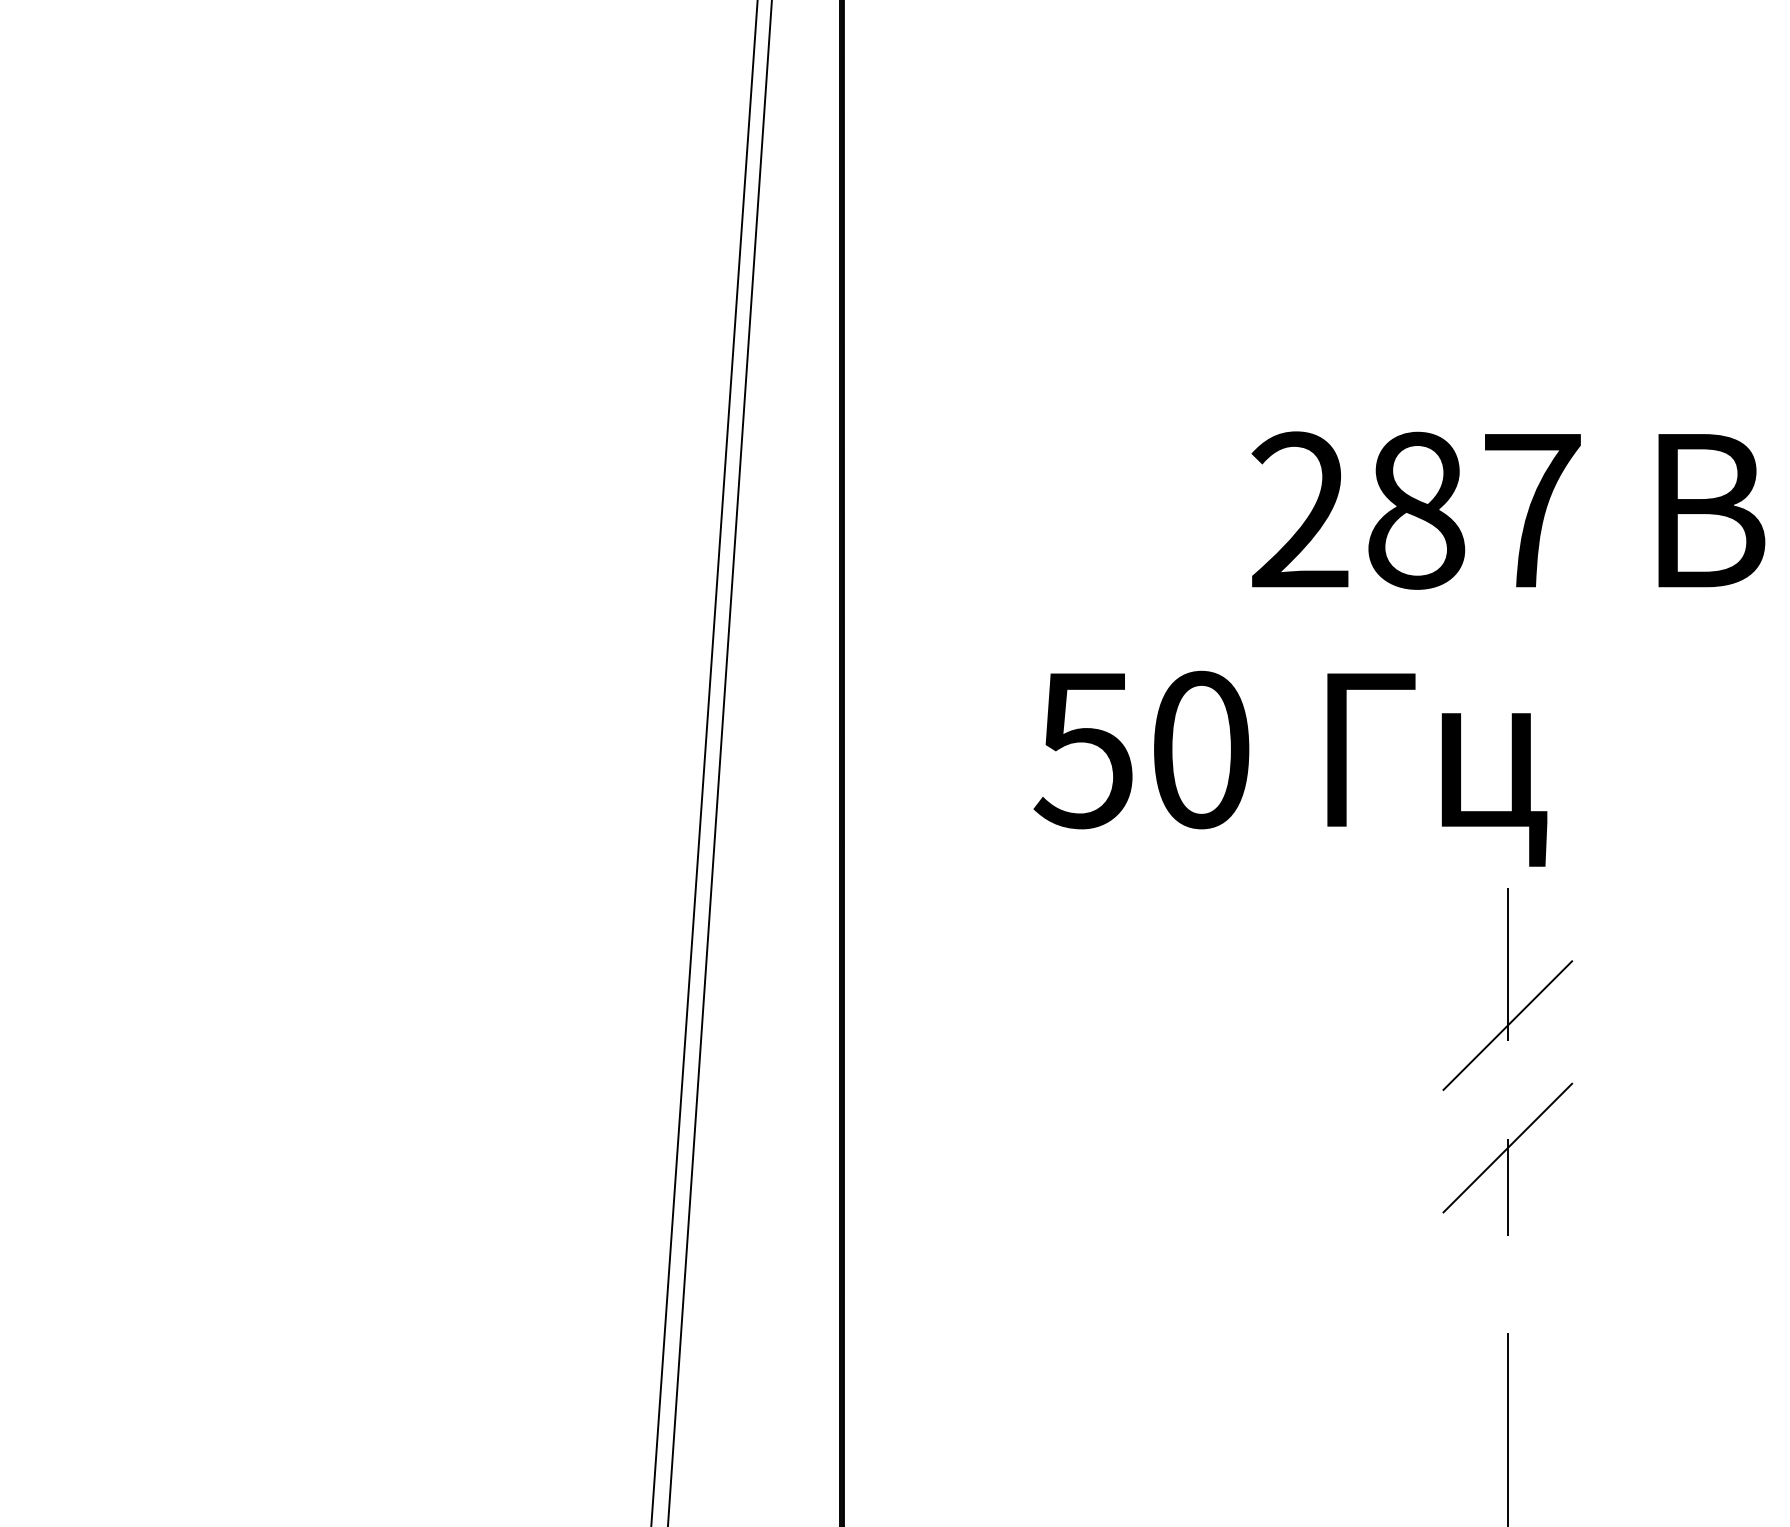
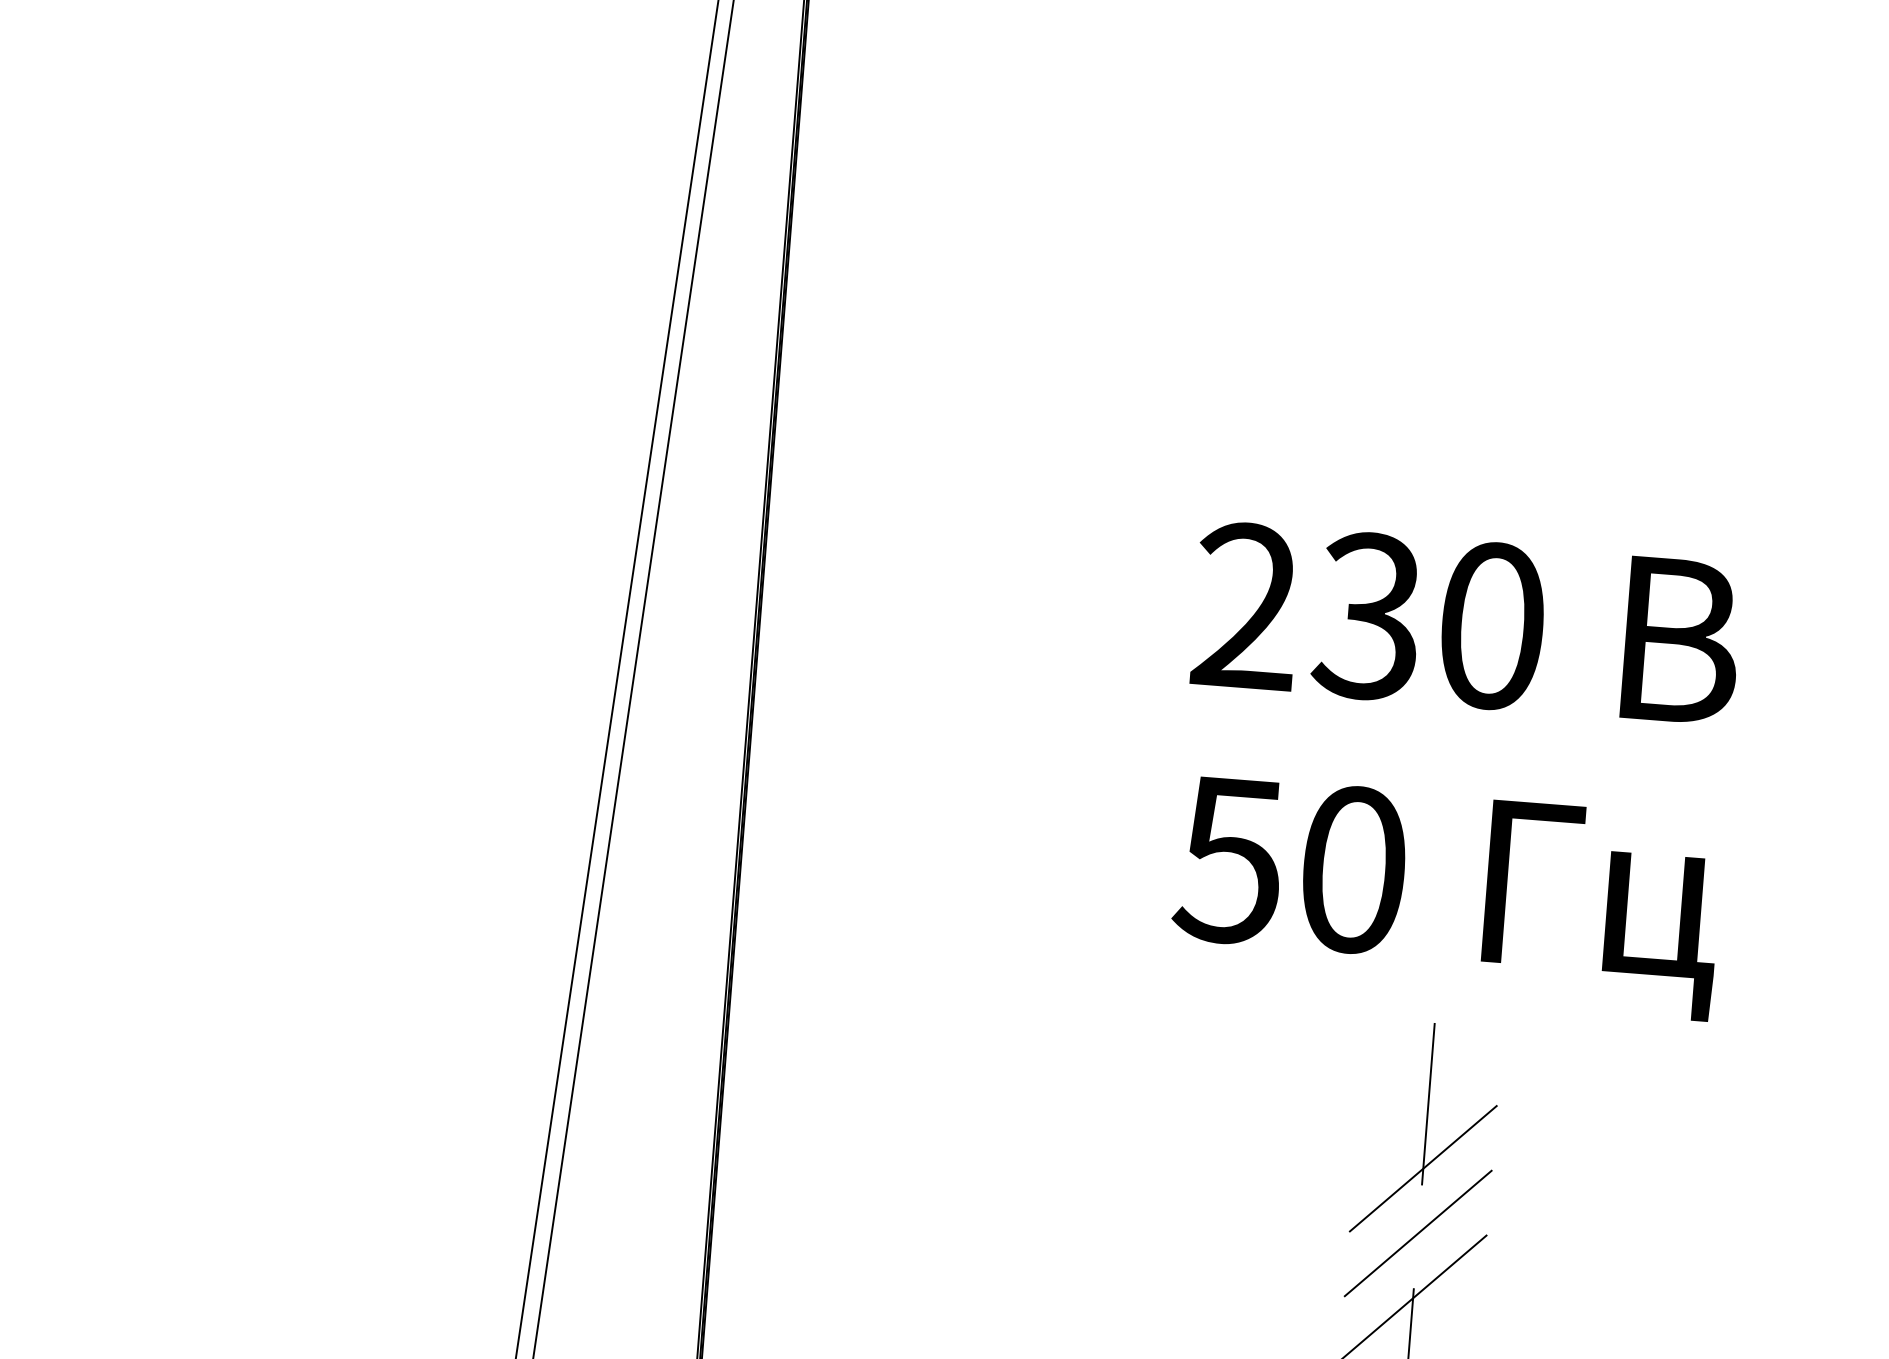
text: (1472, 510) -> (1428, 620), 287 -> 230
text: (1290, 768) -> (1446, 896), moved
line: (1507, 1086) -> (1417, 1233), added

